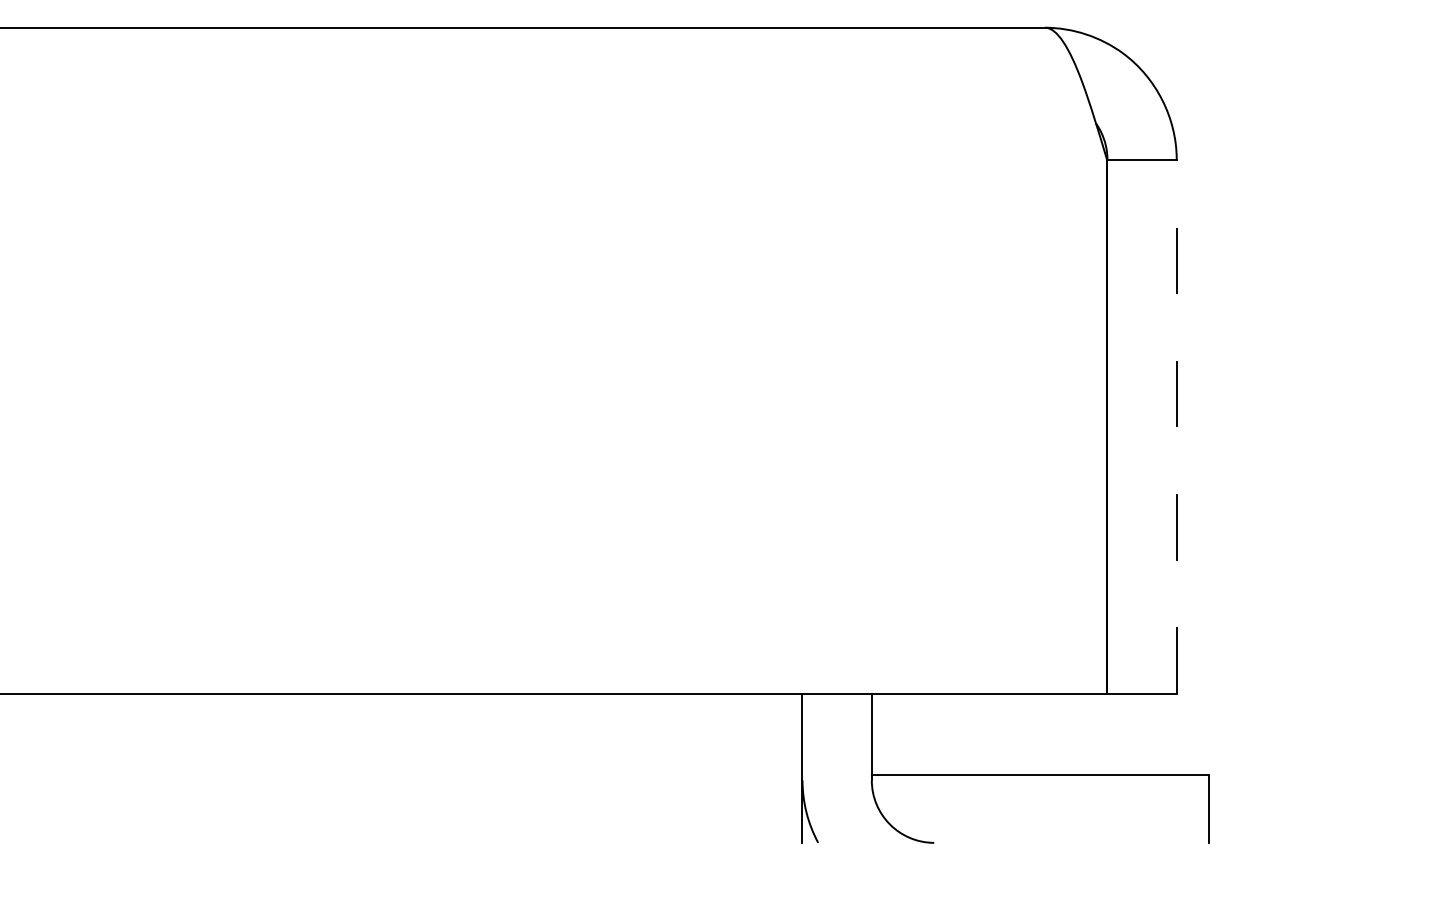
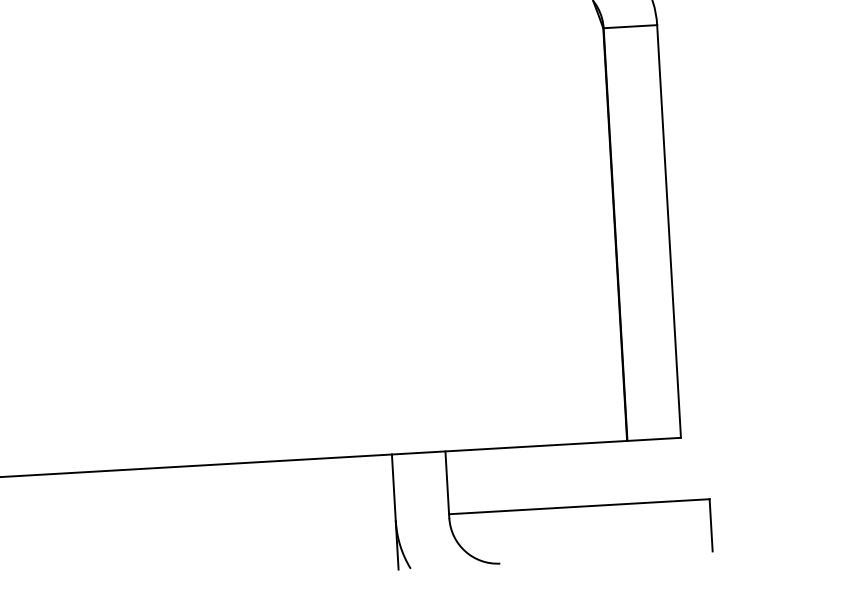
line: (1176, 426) -> (668, 231), dashed -> solid

